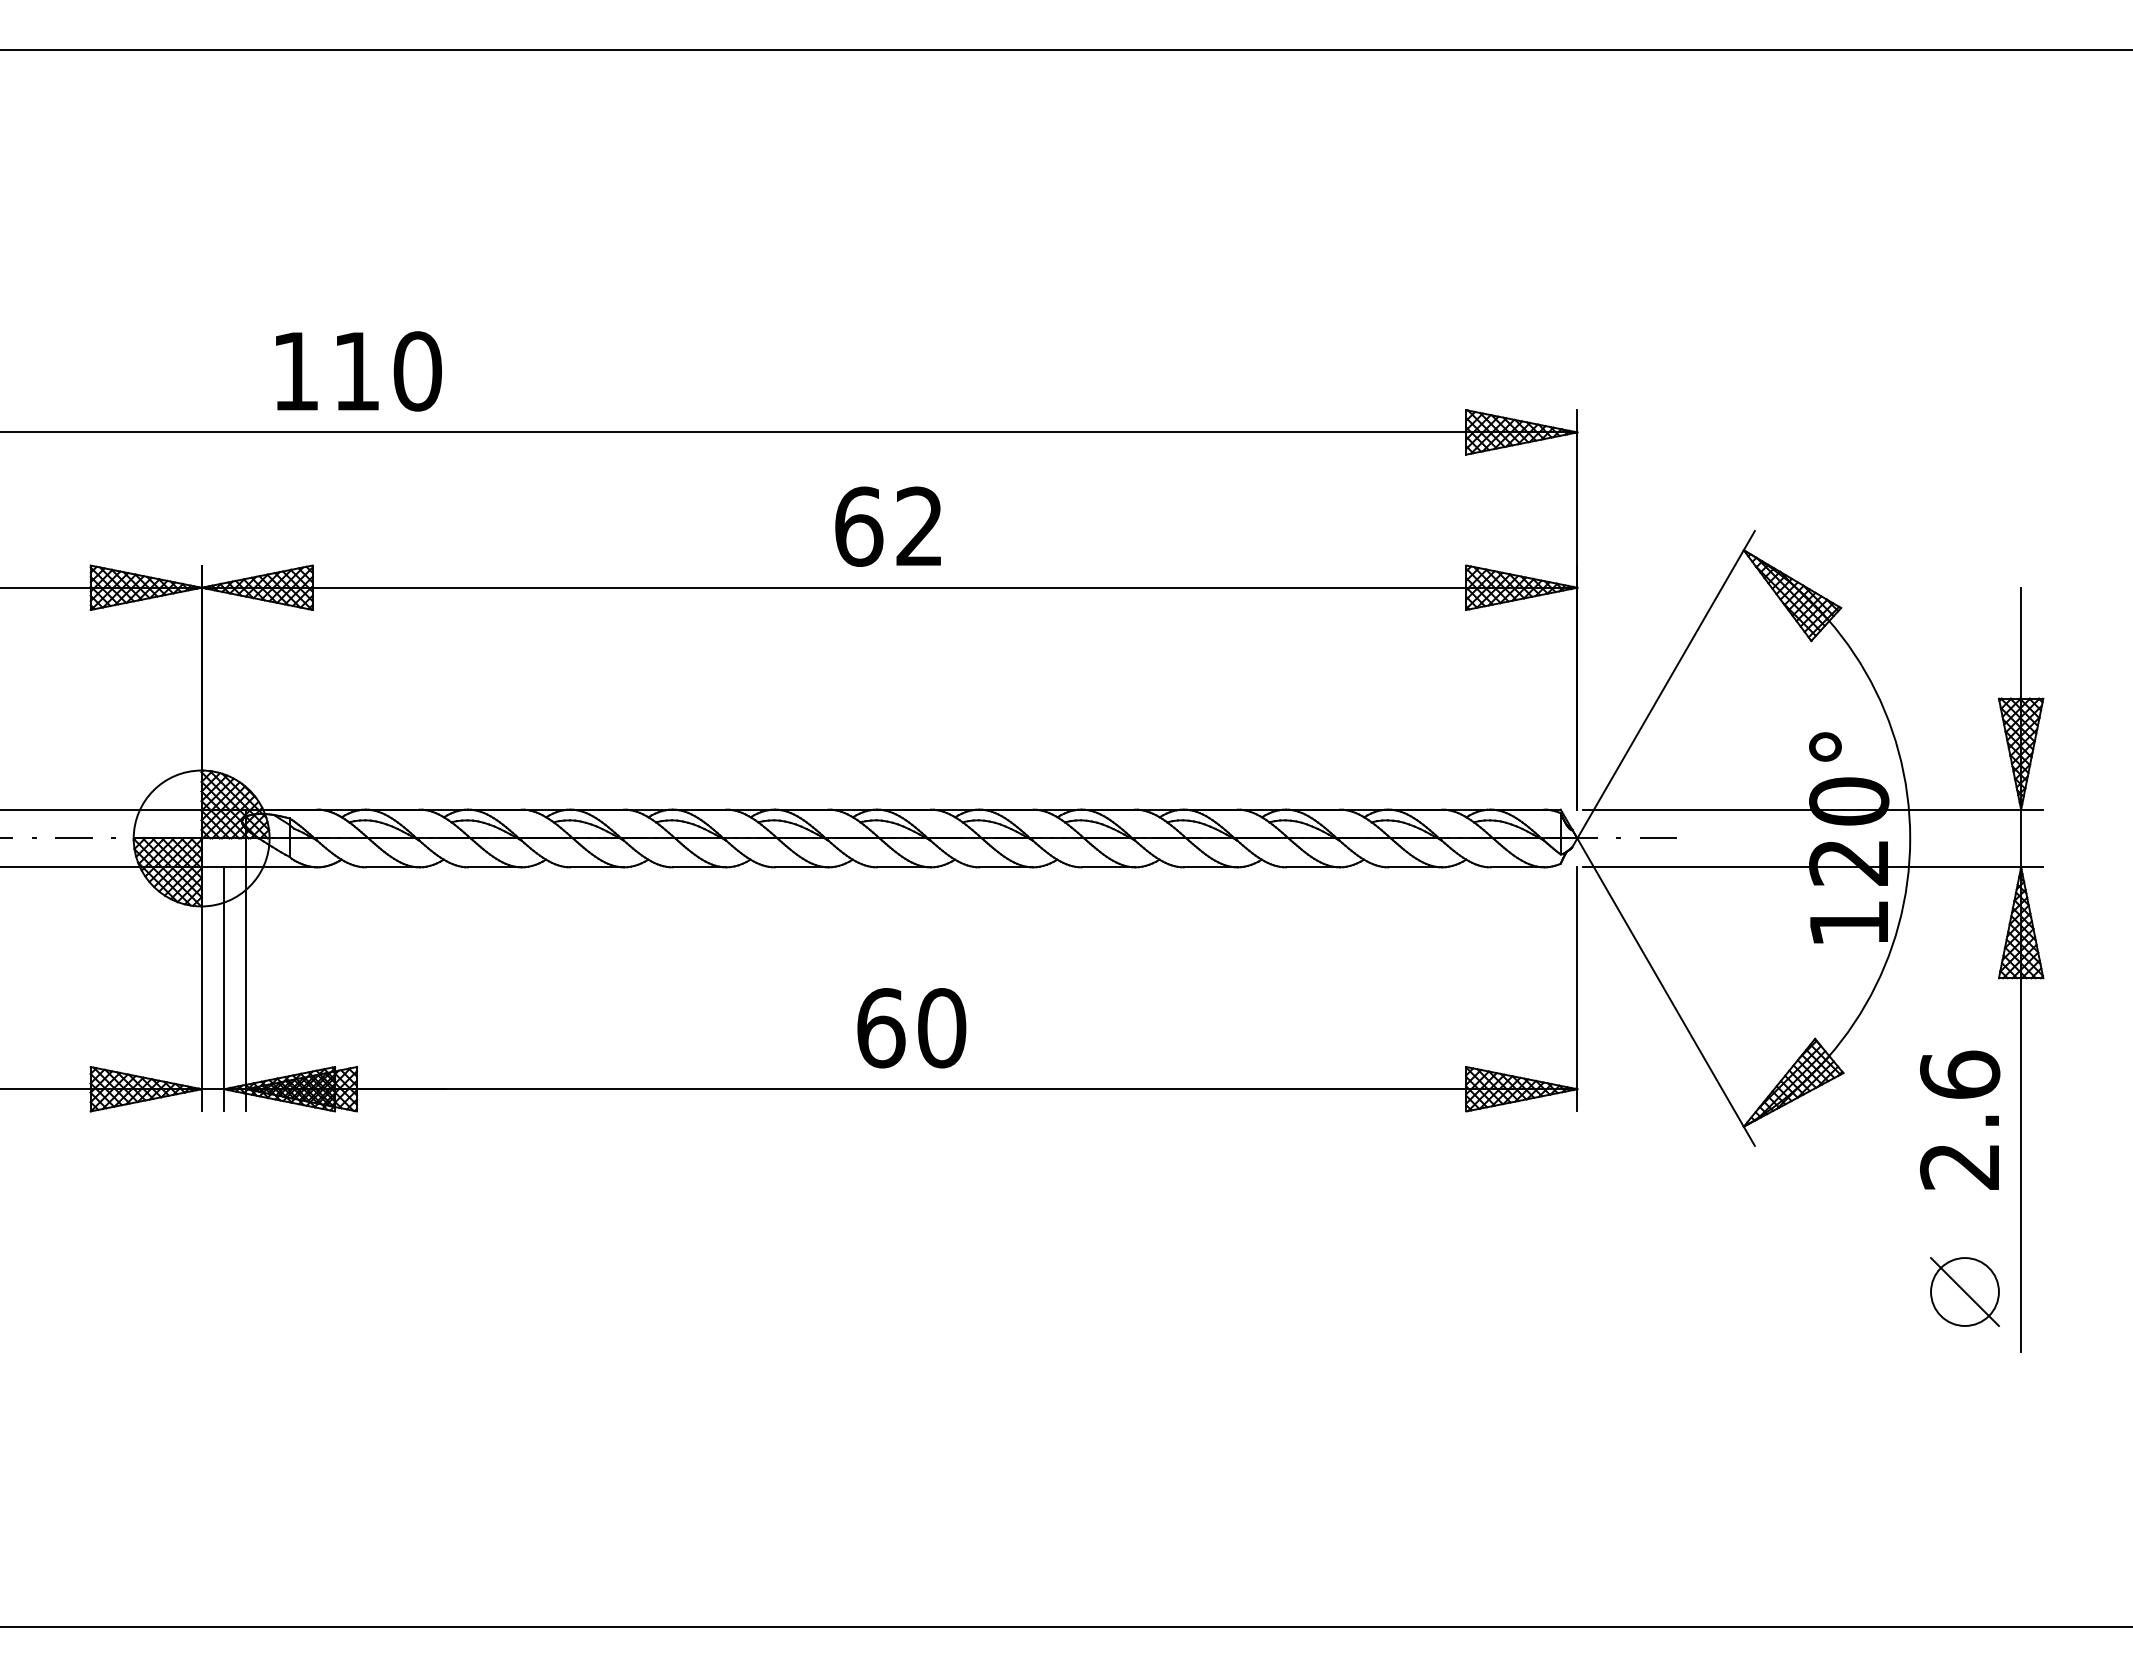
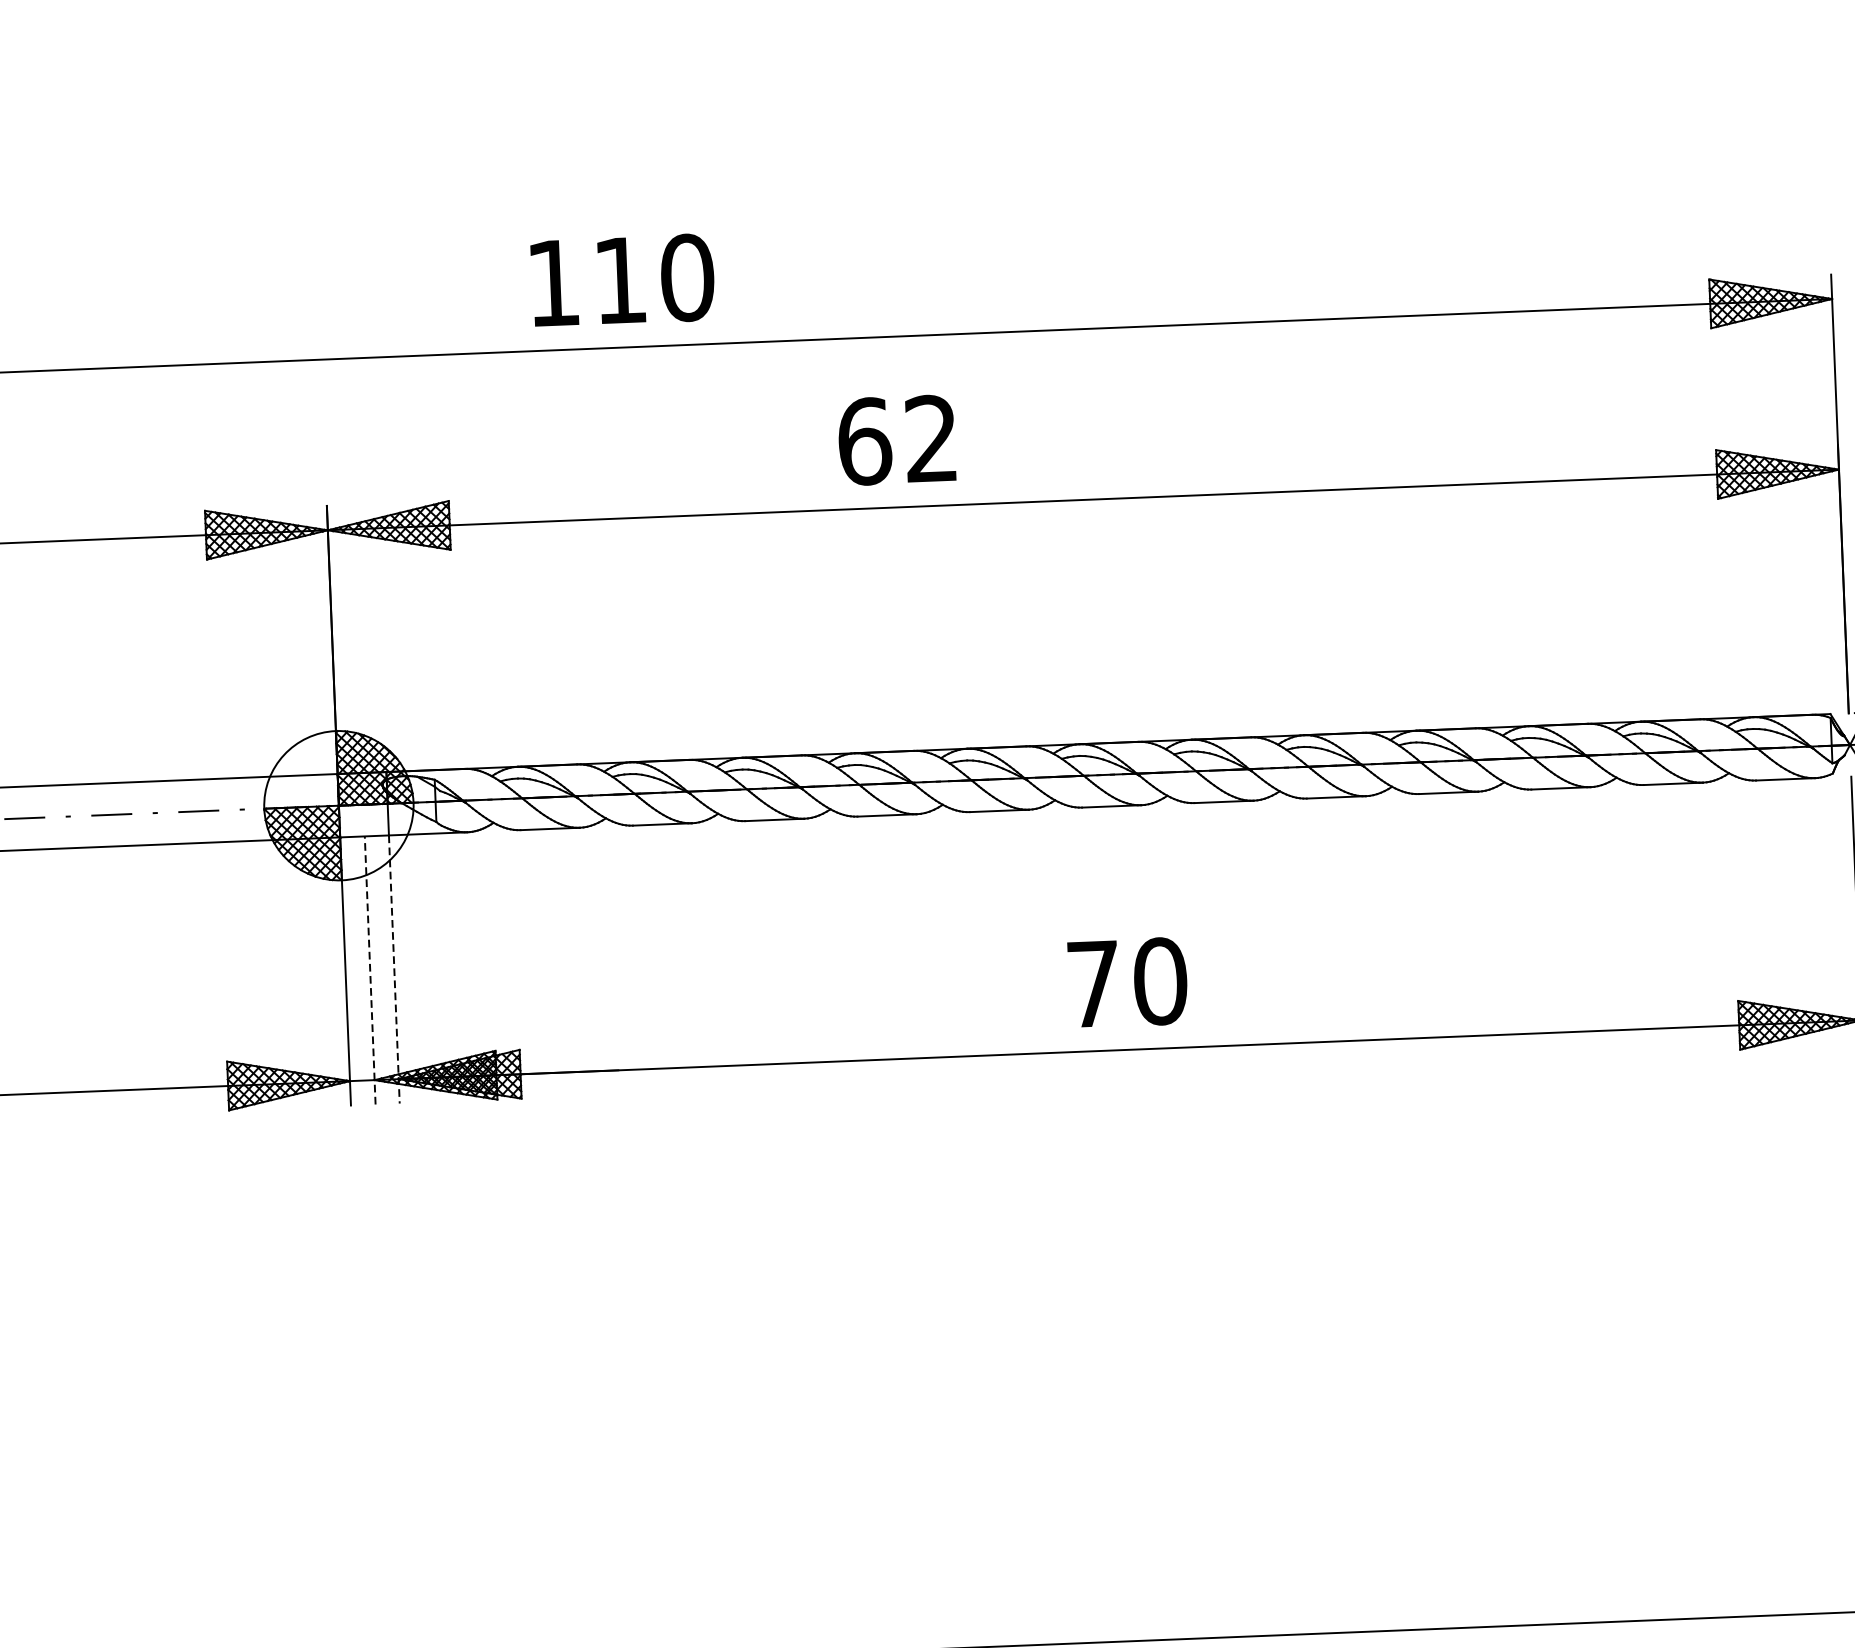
text: (358, 371) -> (622, 280), moved
text: (887, 526) -> (896, 440), moved
line: (224, 988) -> (370, 969), solid -> dashed
line: (246, 989) -> (394, 969), solid -> dashed
text: (881, 1028) -> (1094, 984), 60 -> 70

